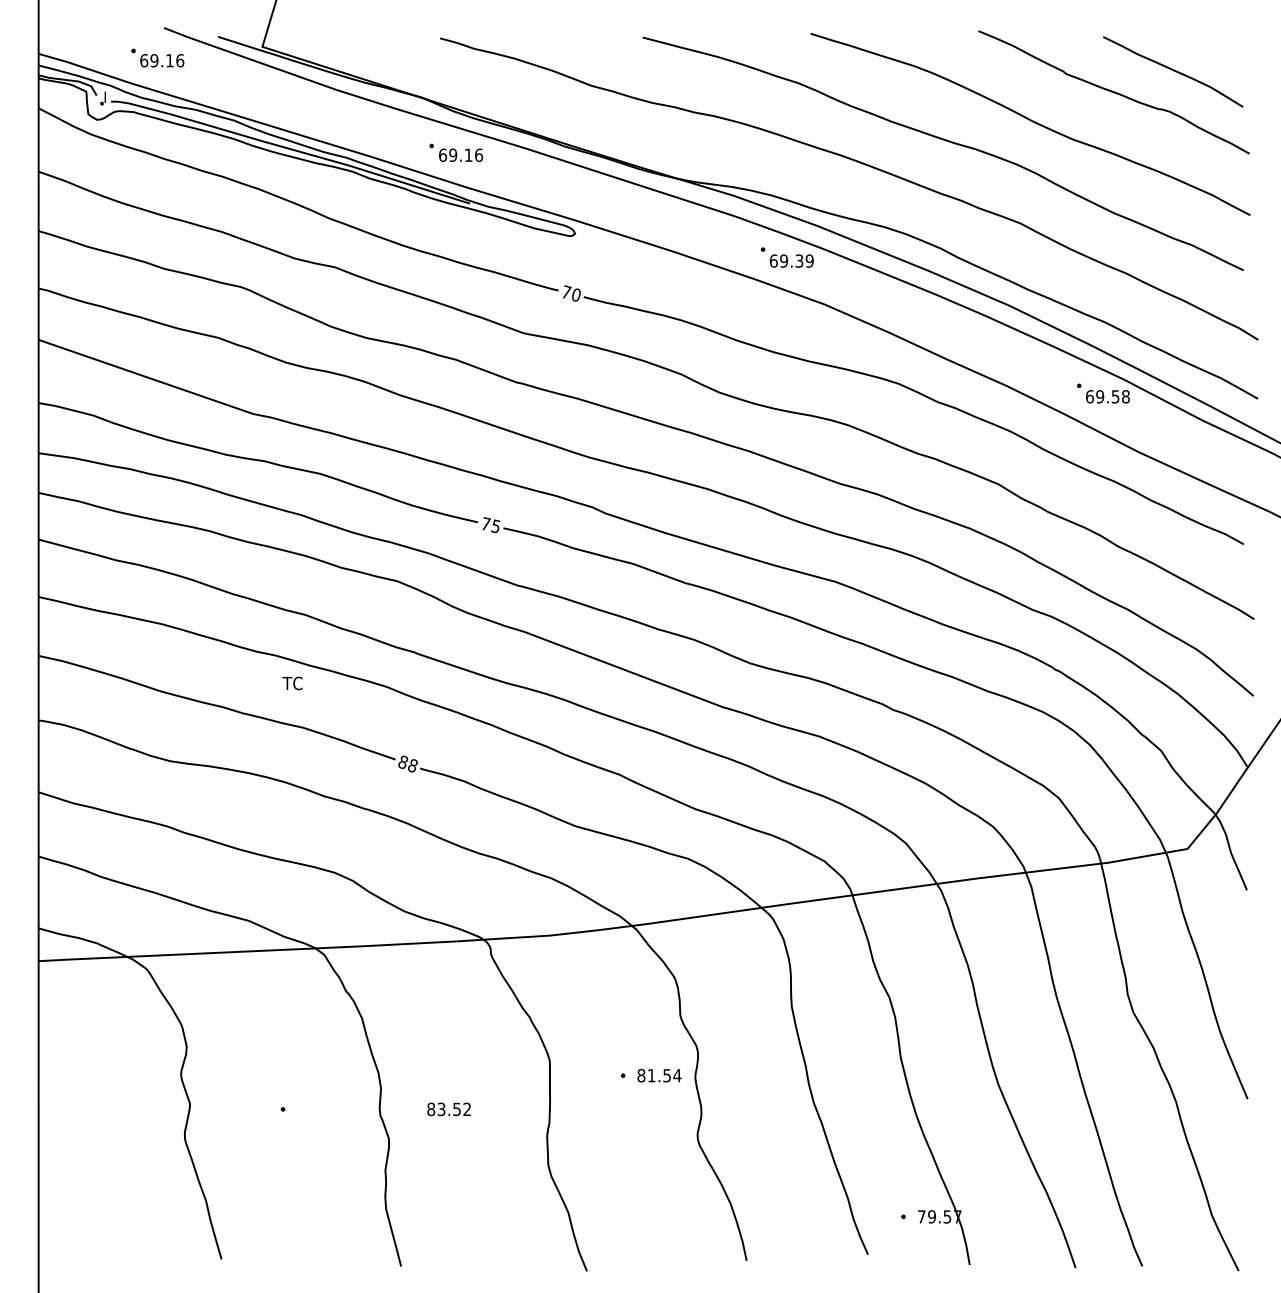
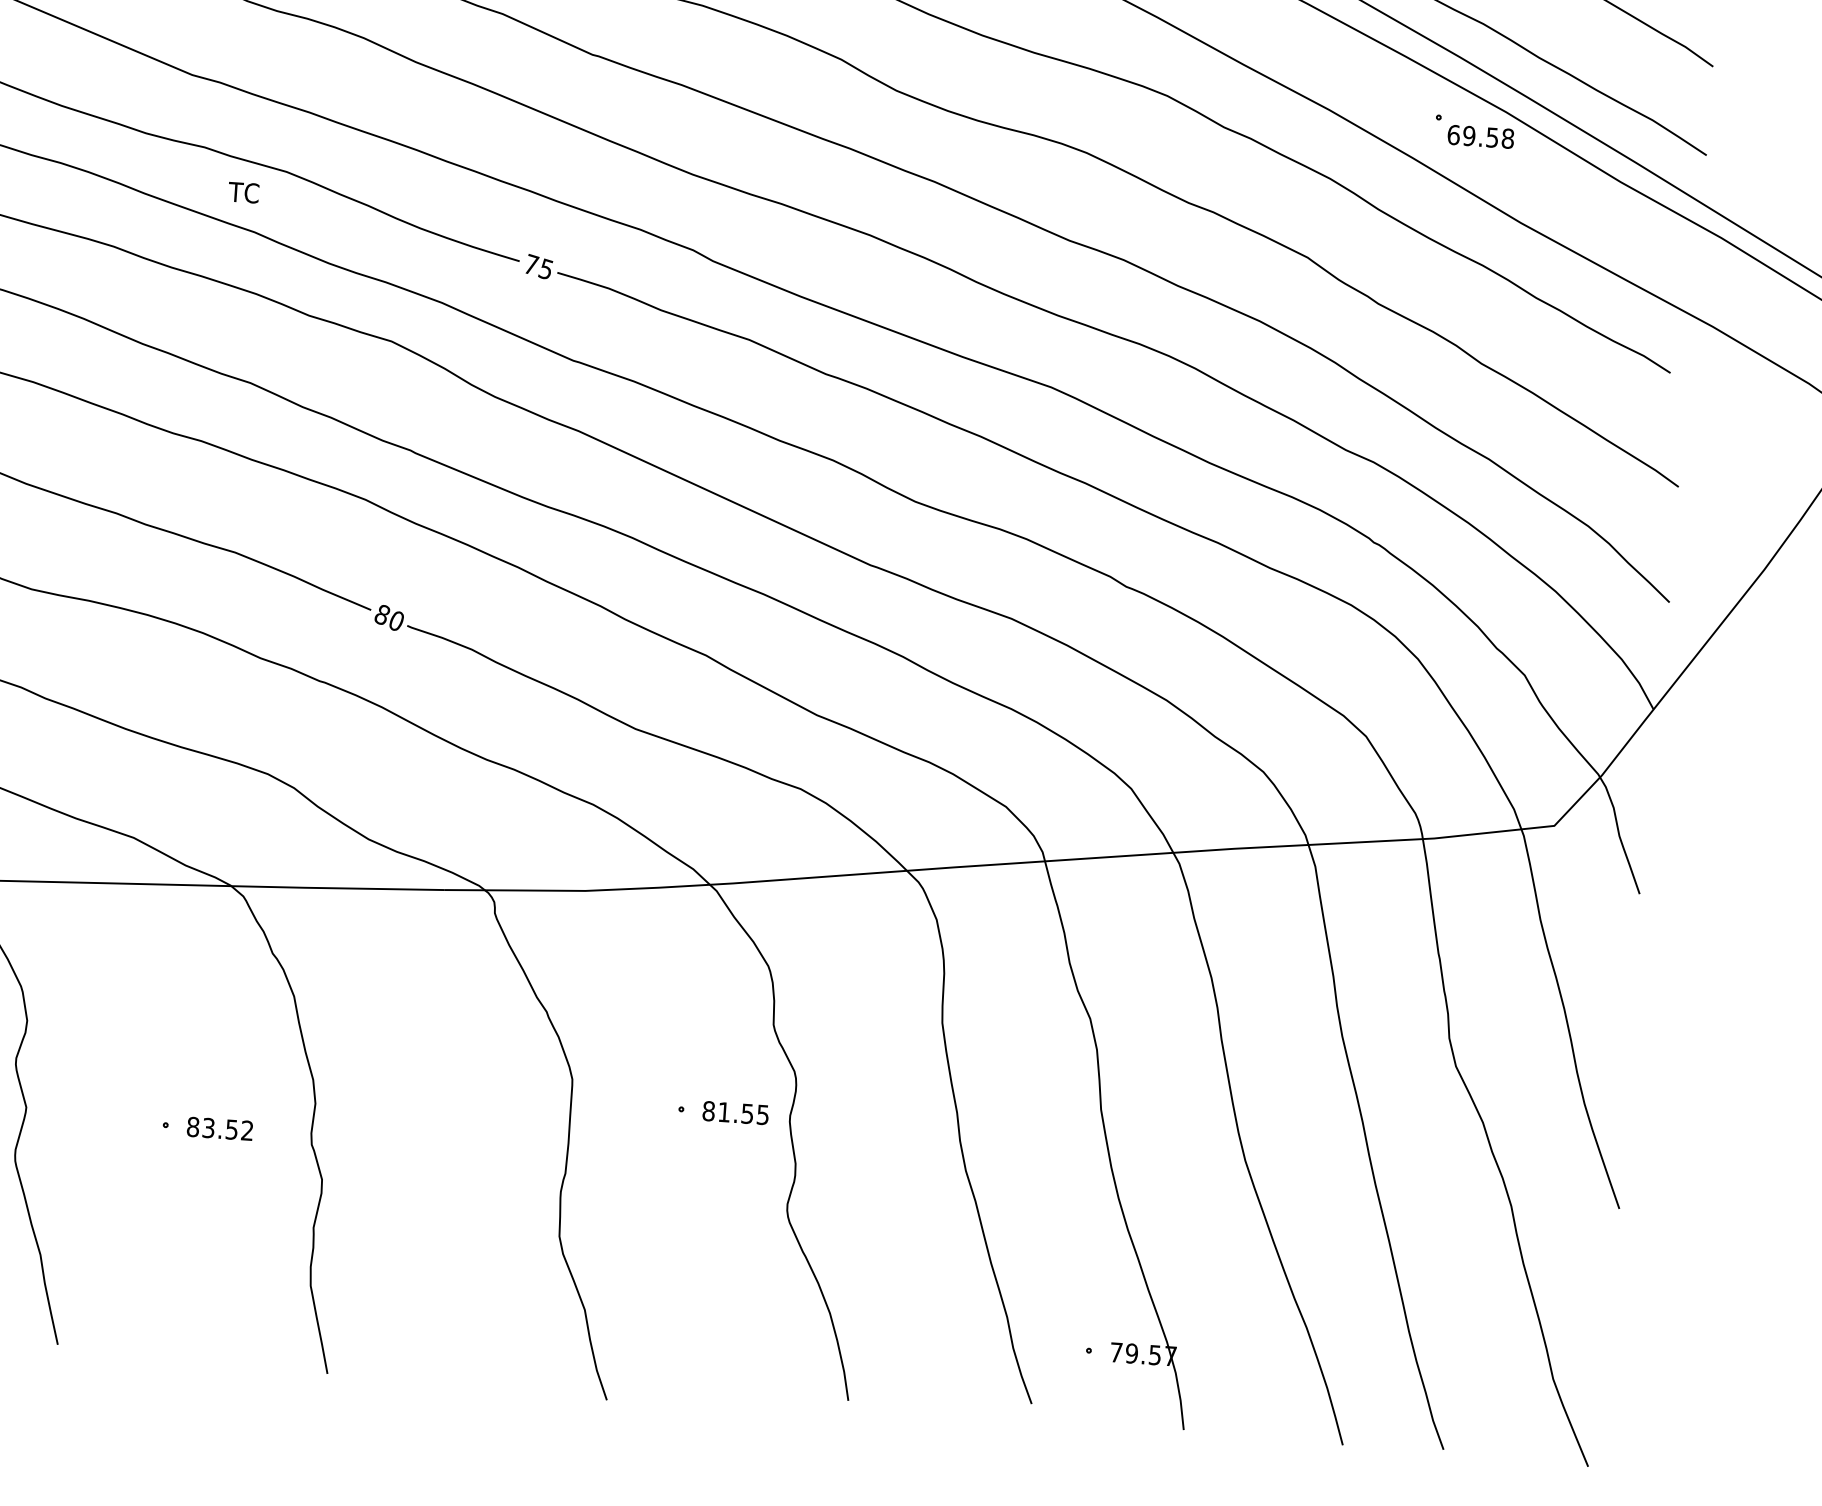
text: (292, 683) -> (243, 192), moved
text: (412, 765) -> (395, 620), 88 -> 80
text: (677, 1075) -> (763, 1114), 81.54 -> 81.55
text: (448, 1109) -> (219, 1128), moved

